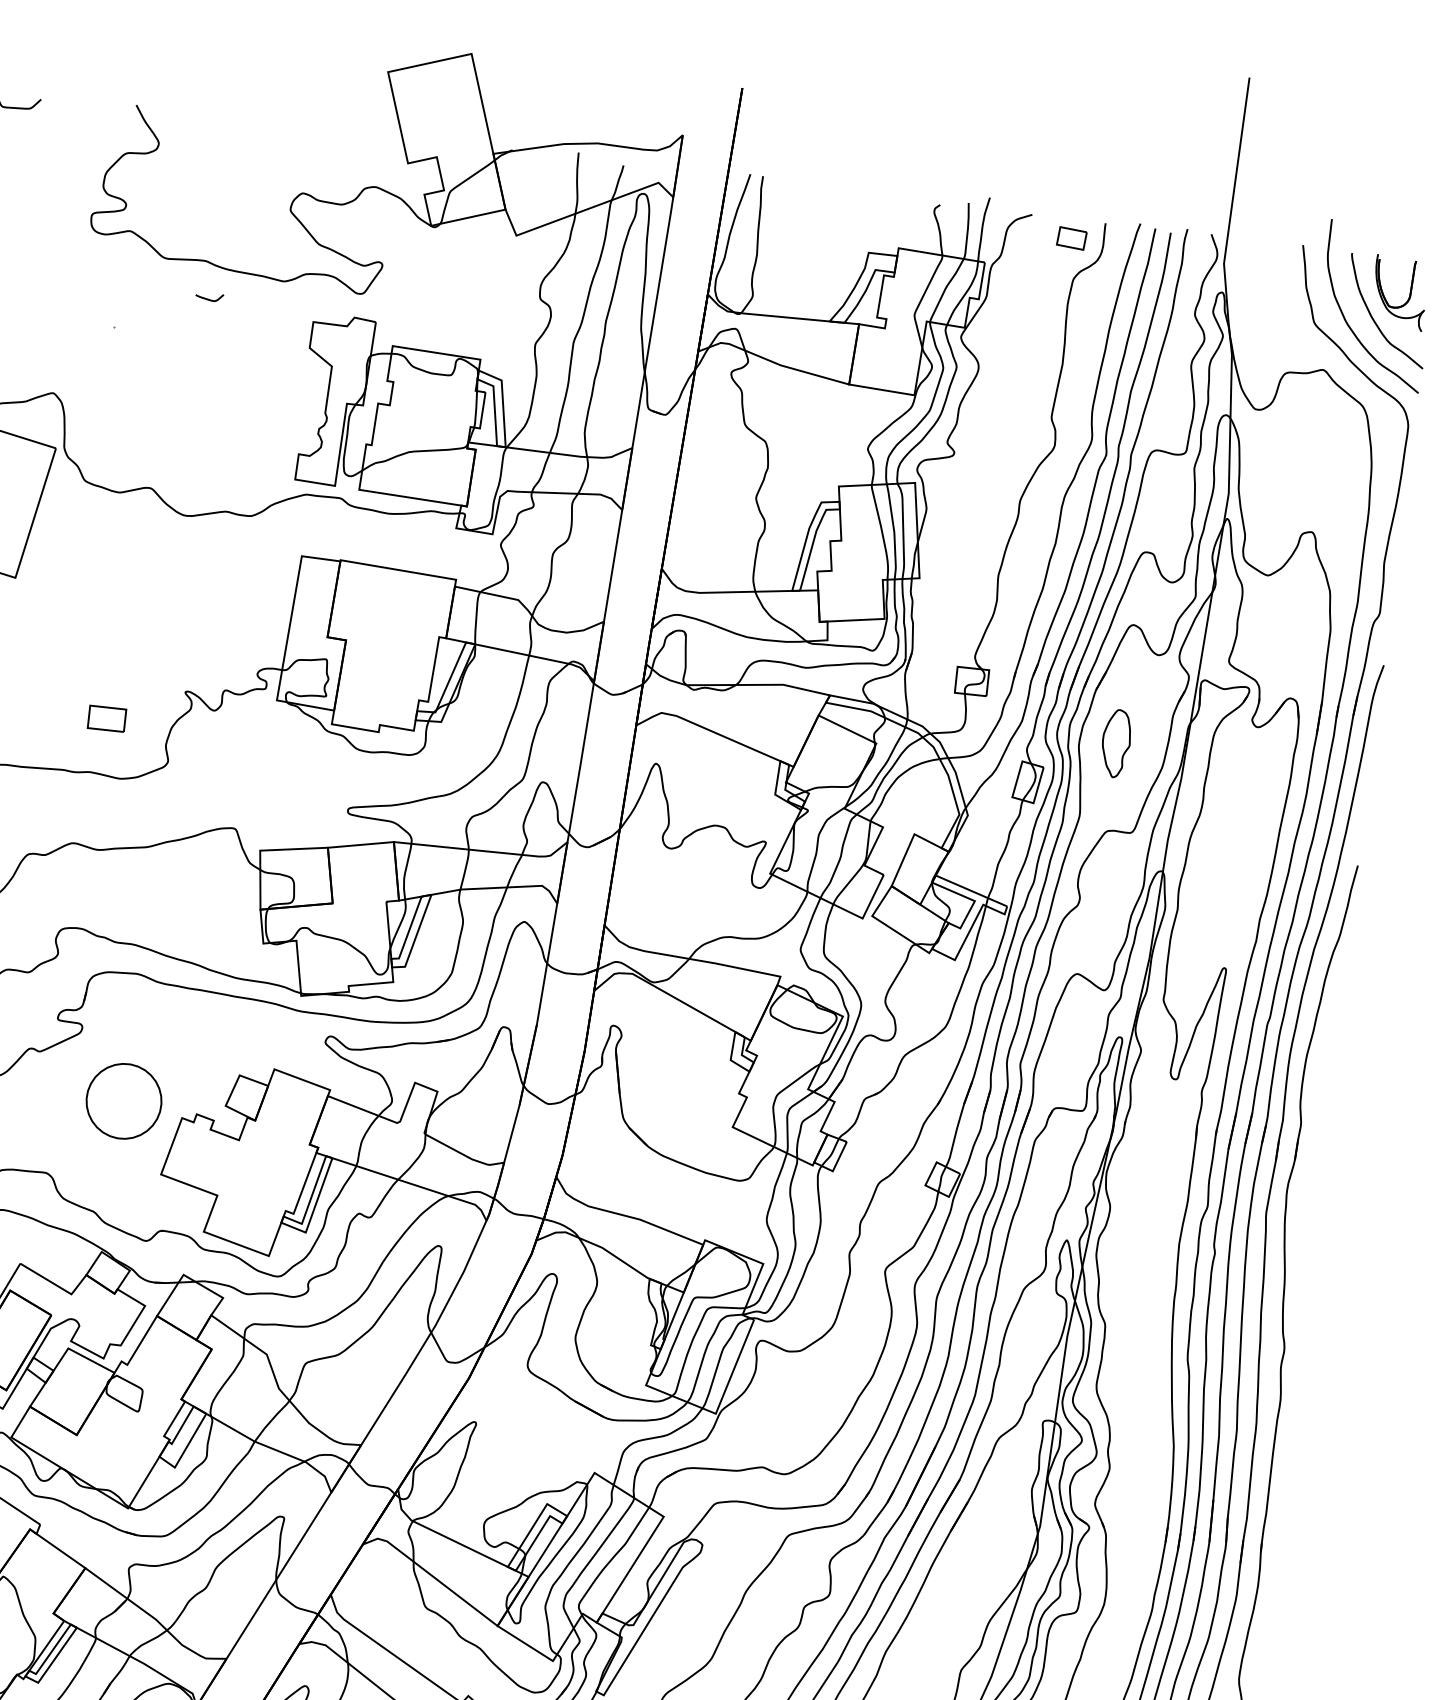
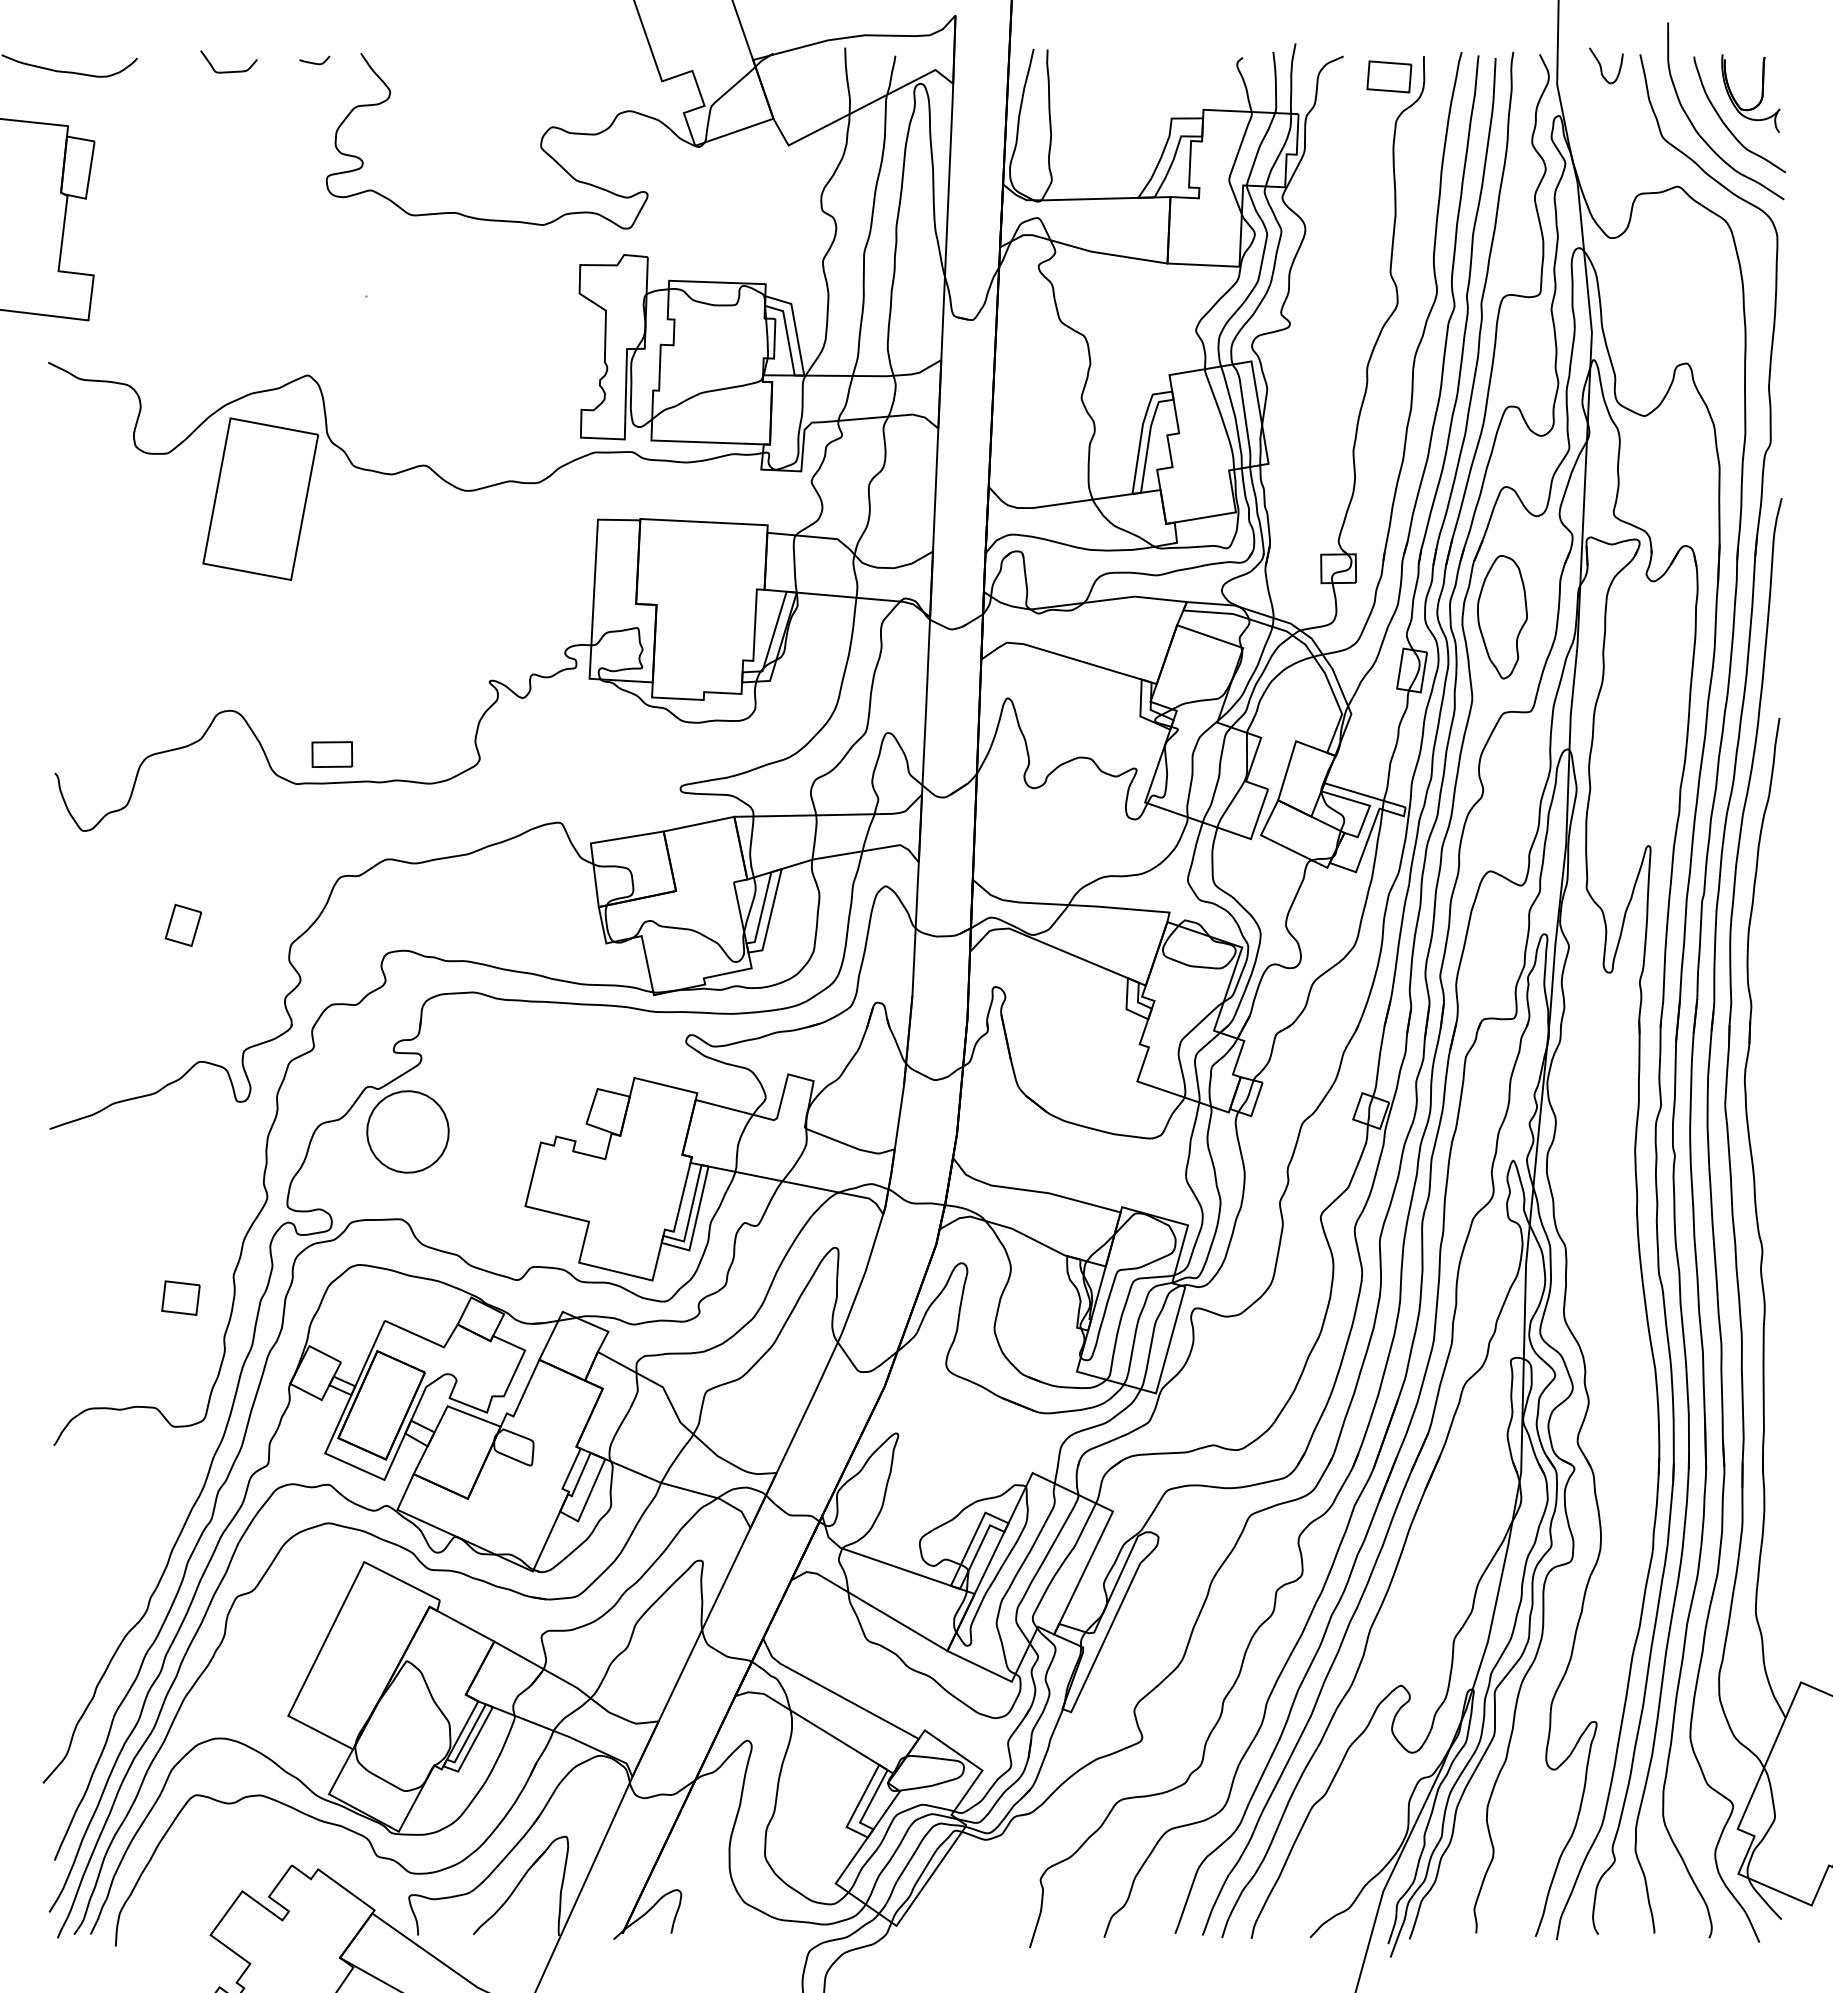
part: (1071, 238) -> (1389, 76), size x1.43
curve: (1266, 251) -> (1601, 65), added
curve: (209, 298) -> (314, 62), moved
part: (107, 718) -> (332, 754), moved
part: (1116, 743) -> (1502, 617), size x1.67
part: (123, 1100) -> (407, 1131), moved

